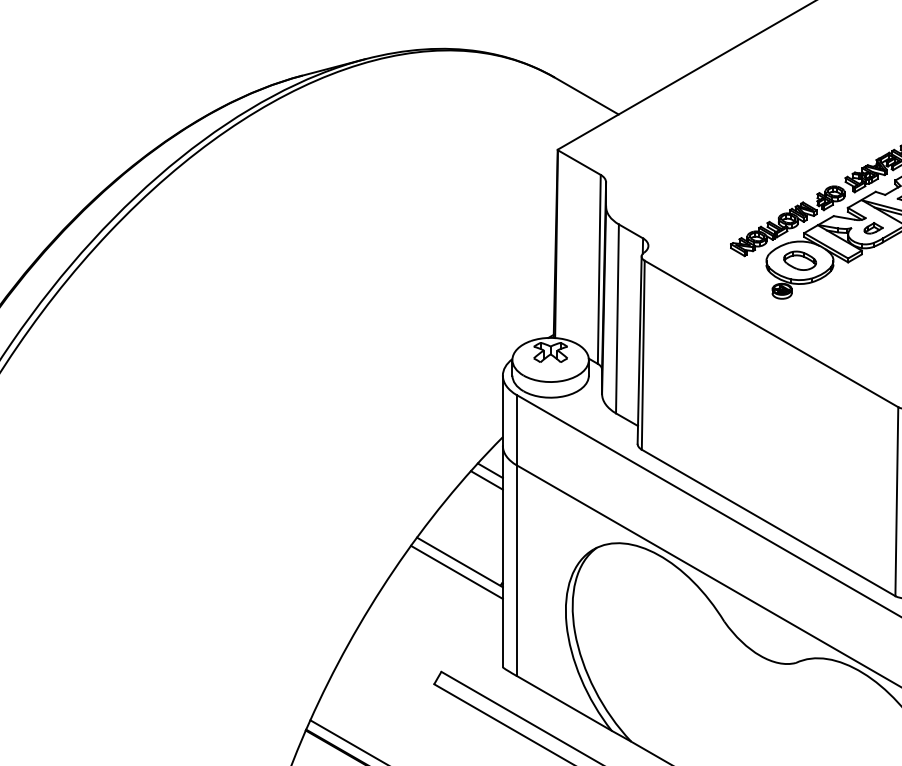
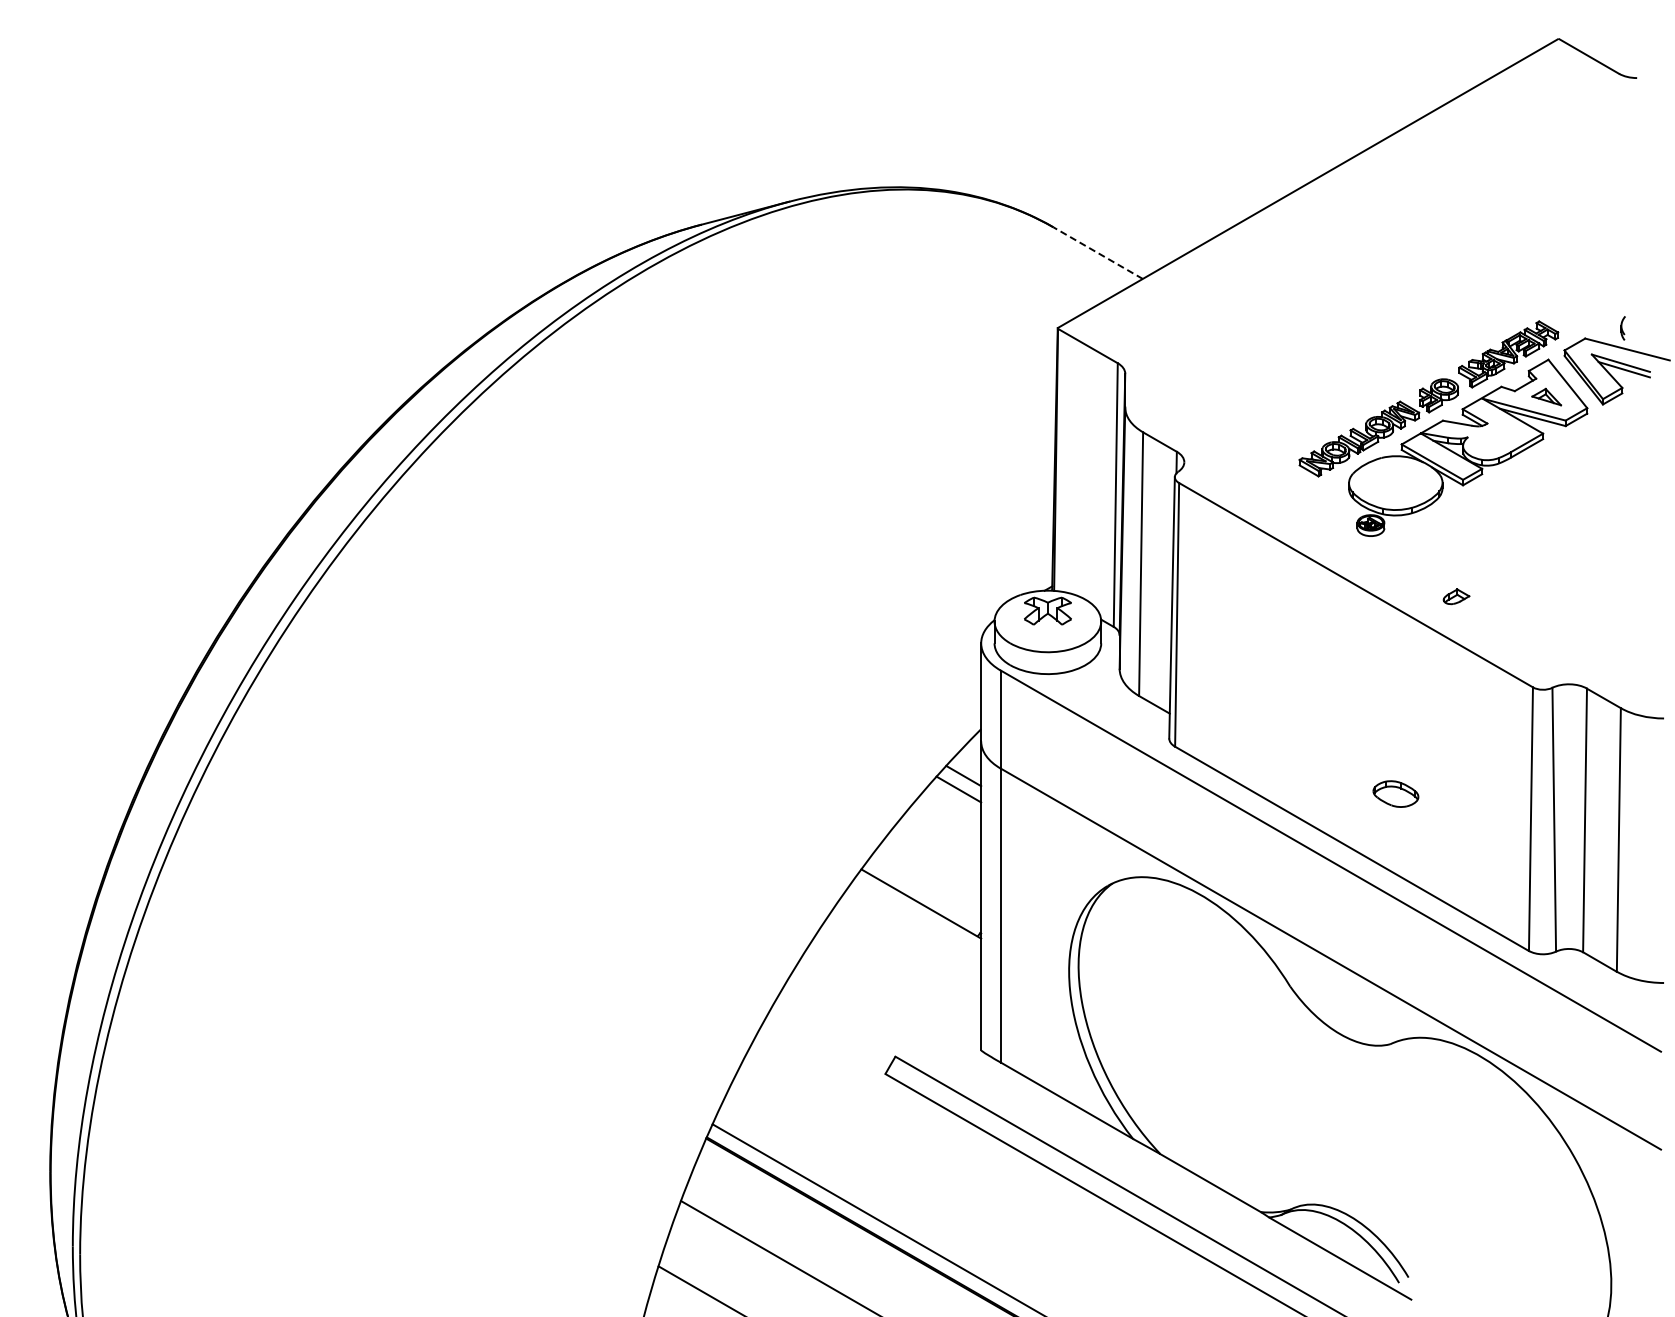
line: (586, 96) -> (1098, 253), solid -> dashed
part: (873, 228) -> (1456, 596), moved
part: (799, 260) -> (1395, 793), moved
line: (457, 572) -> (917, 917), removed

